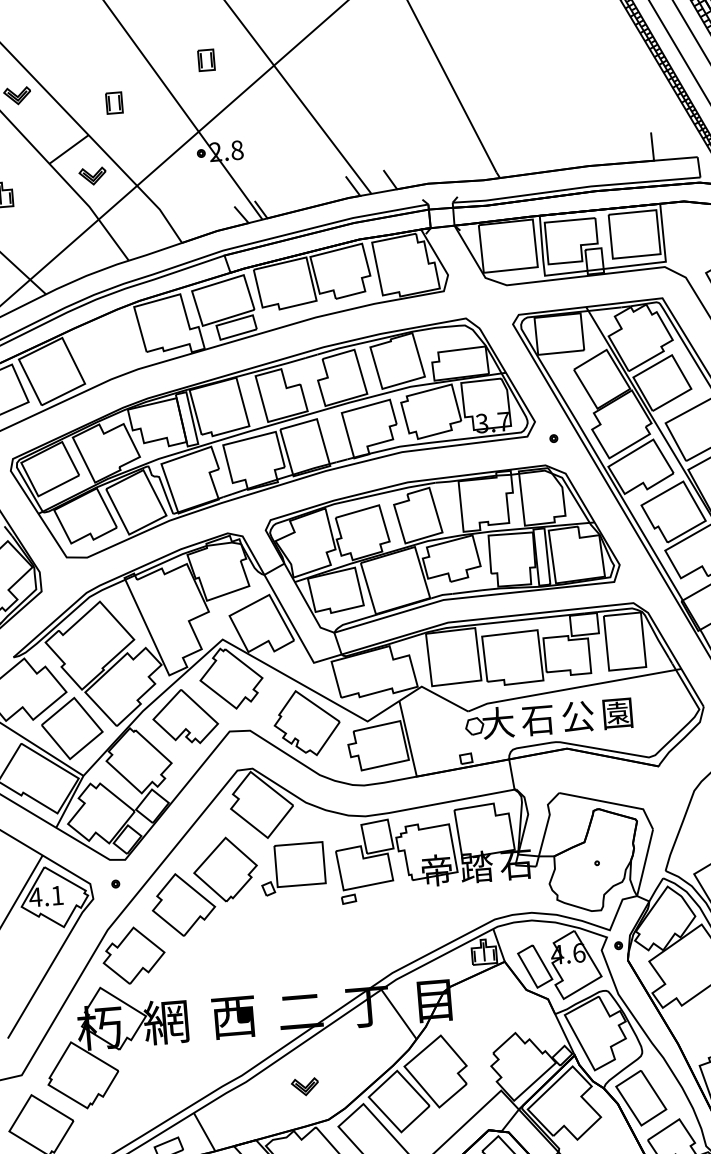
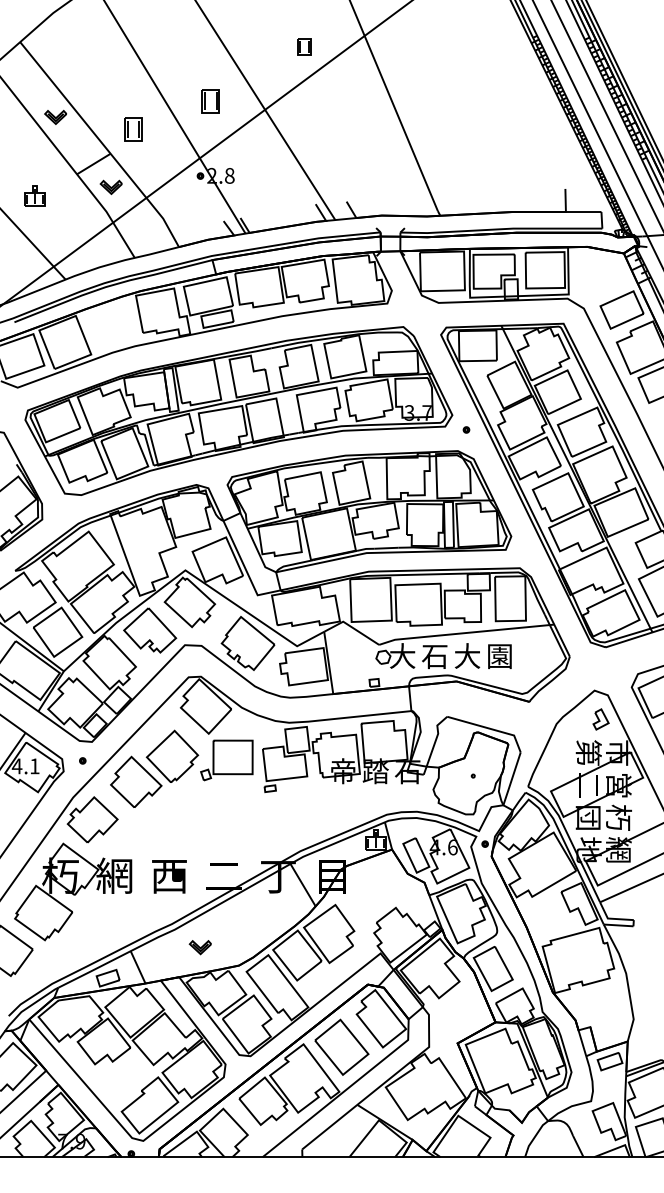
part: (205, 59) -> (210, 100), size x1.4
part: (114, 103) -> (133, 129), size x1.4
text: (577, 715) -> (467, 655), 公 -> 大
part: (304, 1087) -> (199, 947), moved

